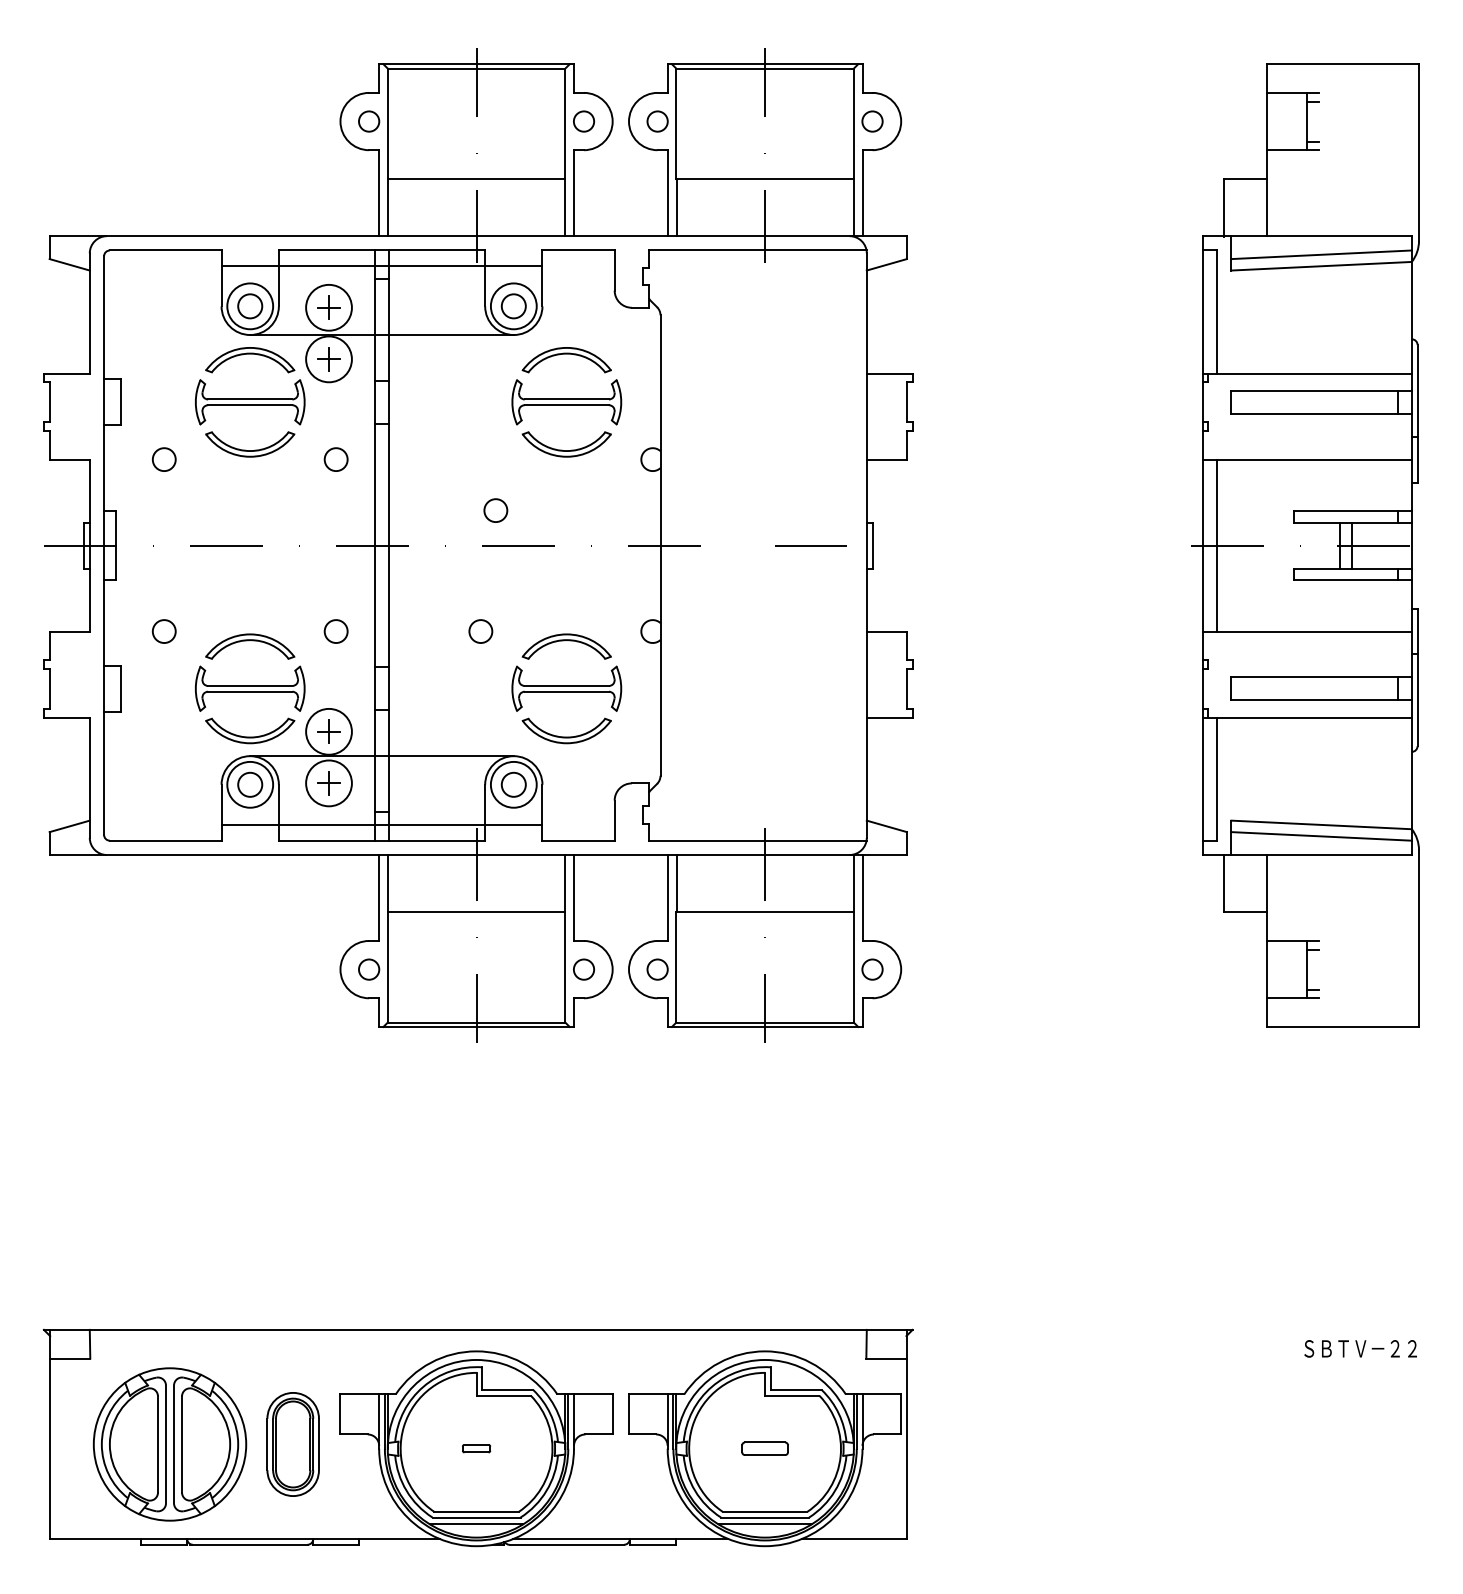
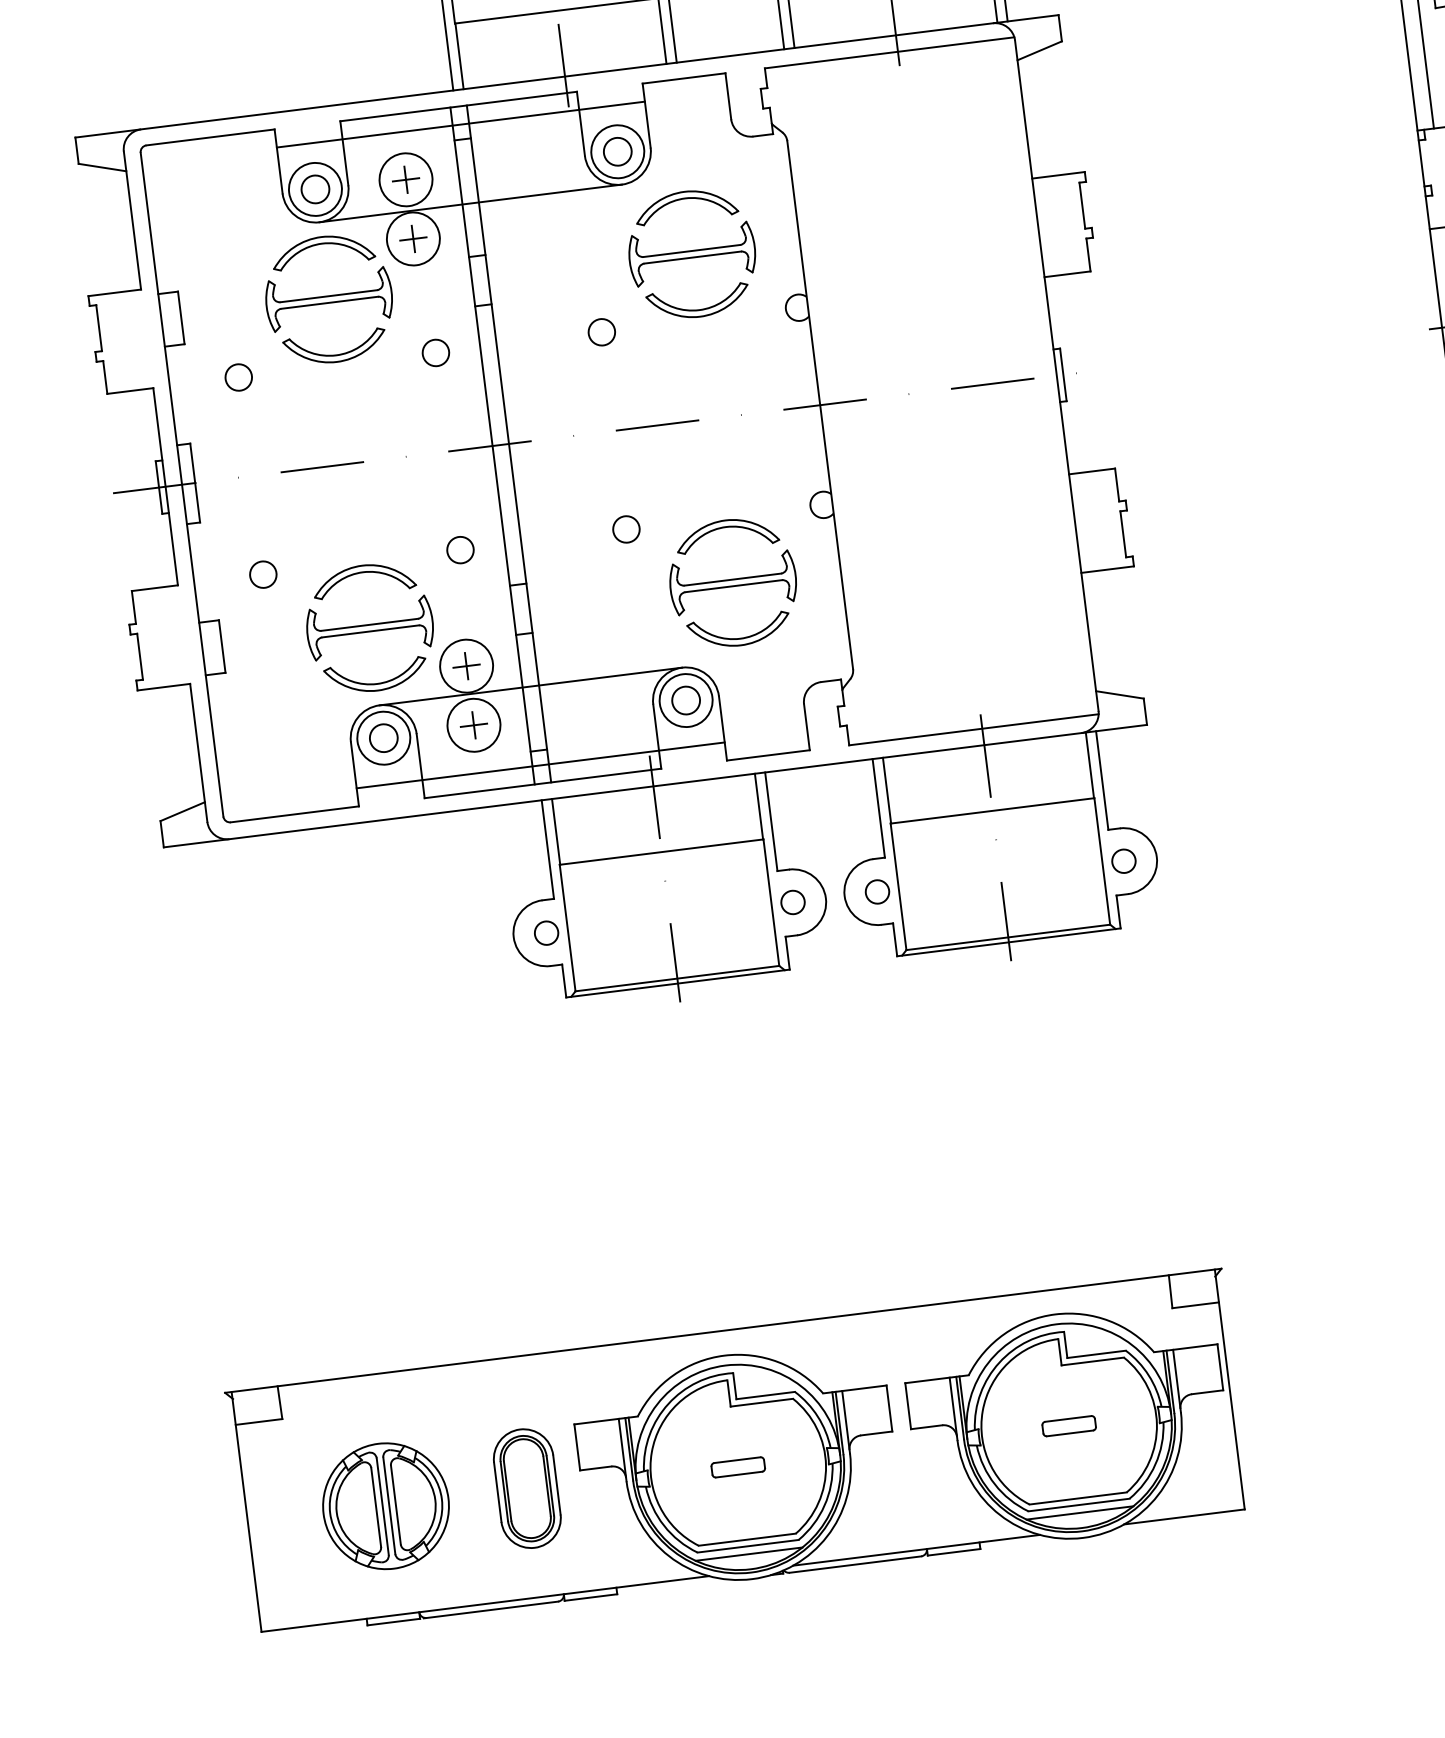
circle: (495, 510) -> (601, 332), moved
part: (169, 1444) -> (385, 1506), size x0.71
part: (476, 1448) -> (738, 1467), size x1.67

